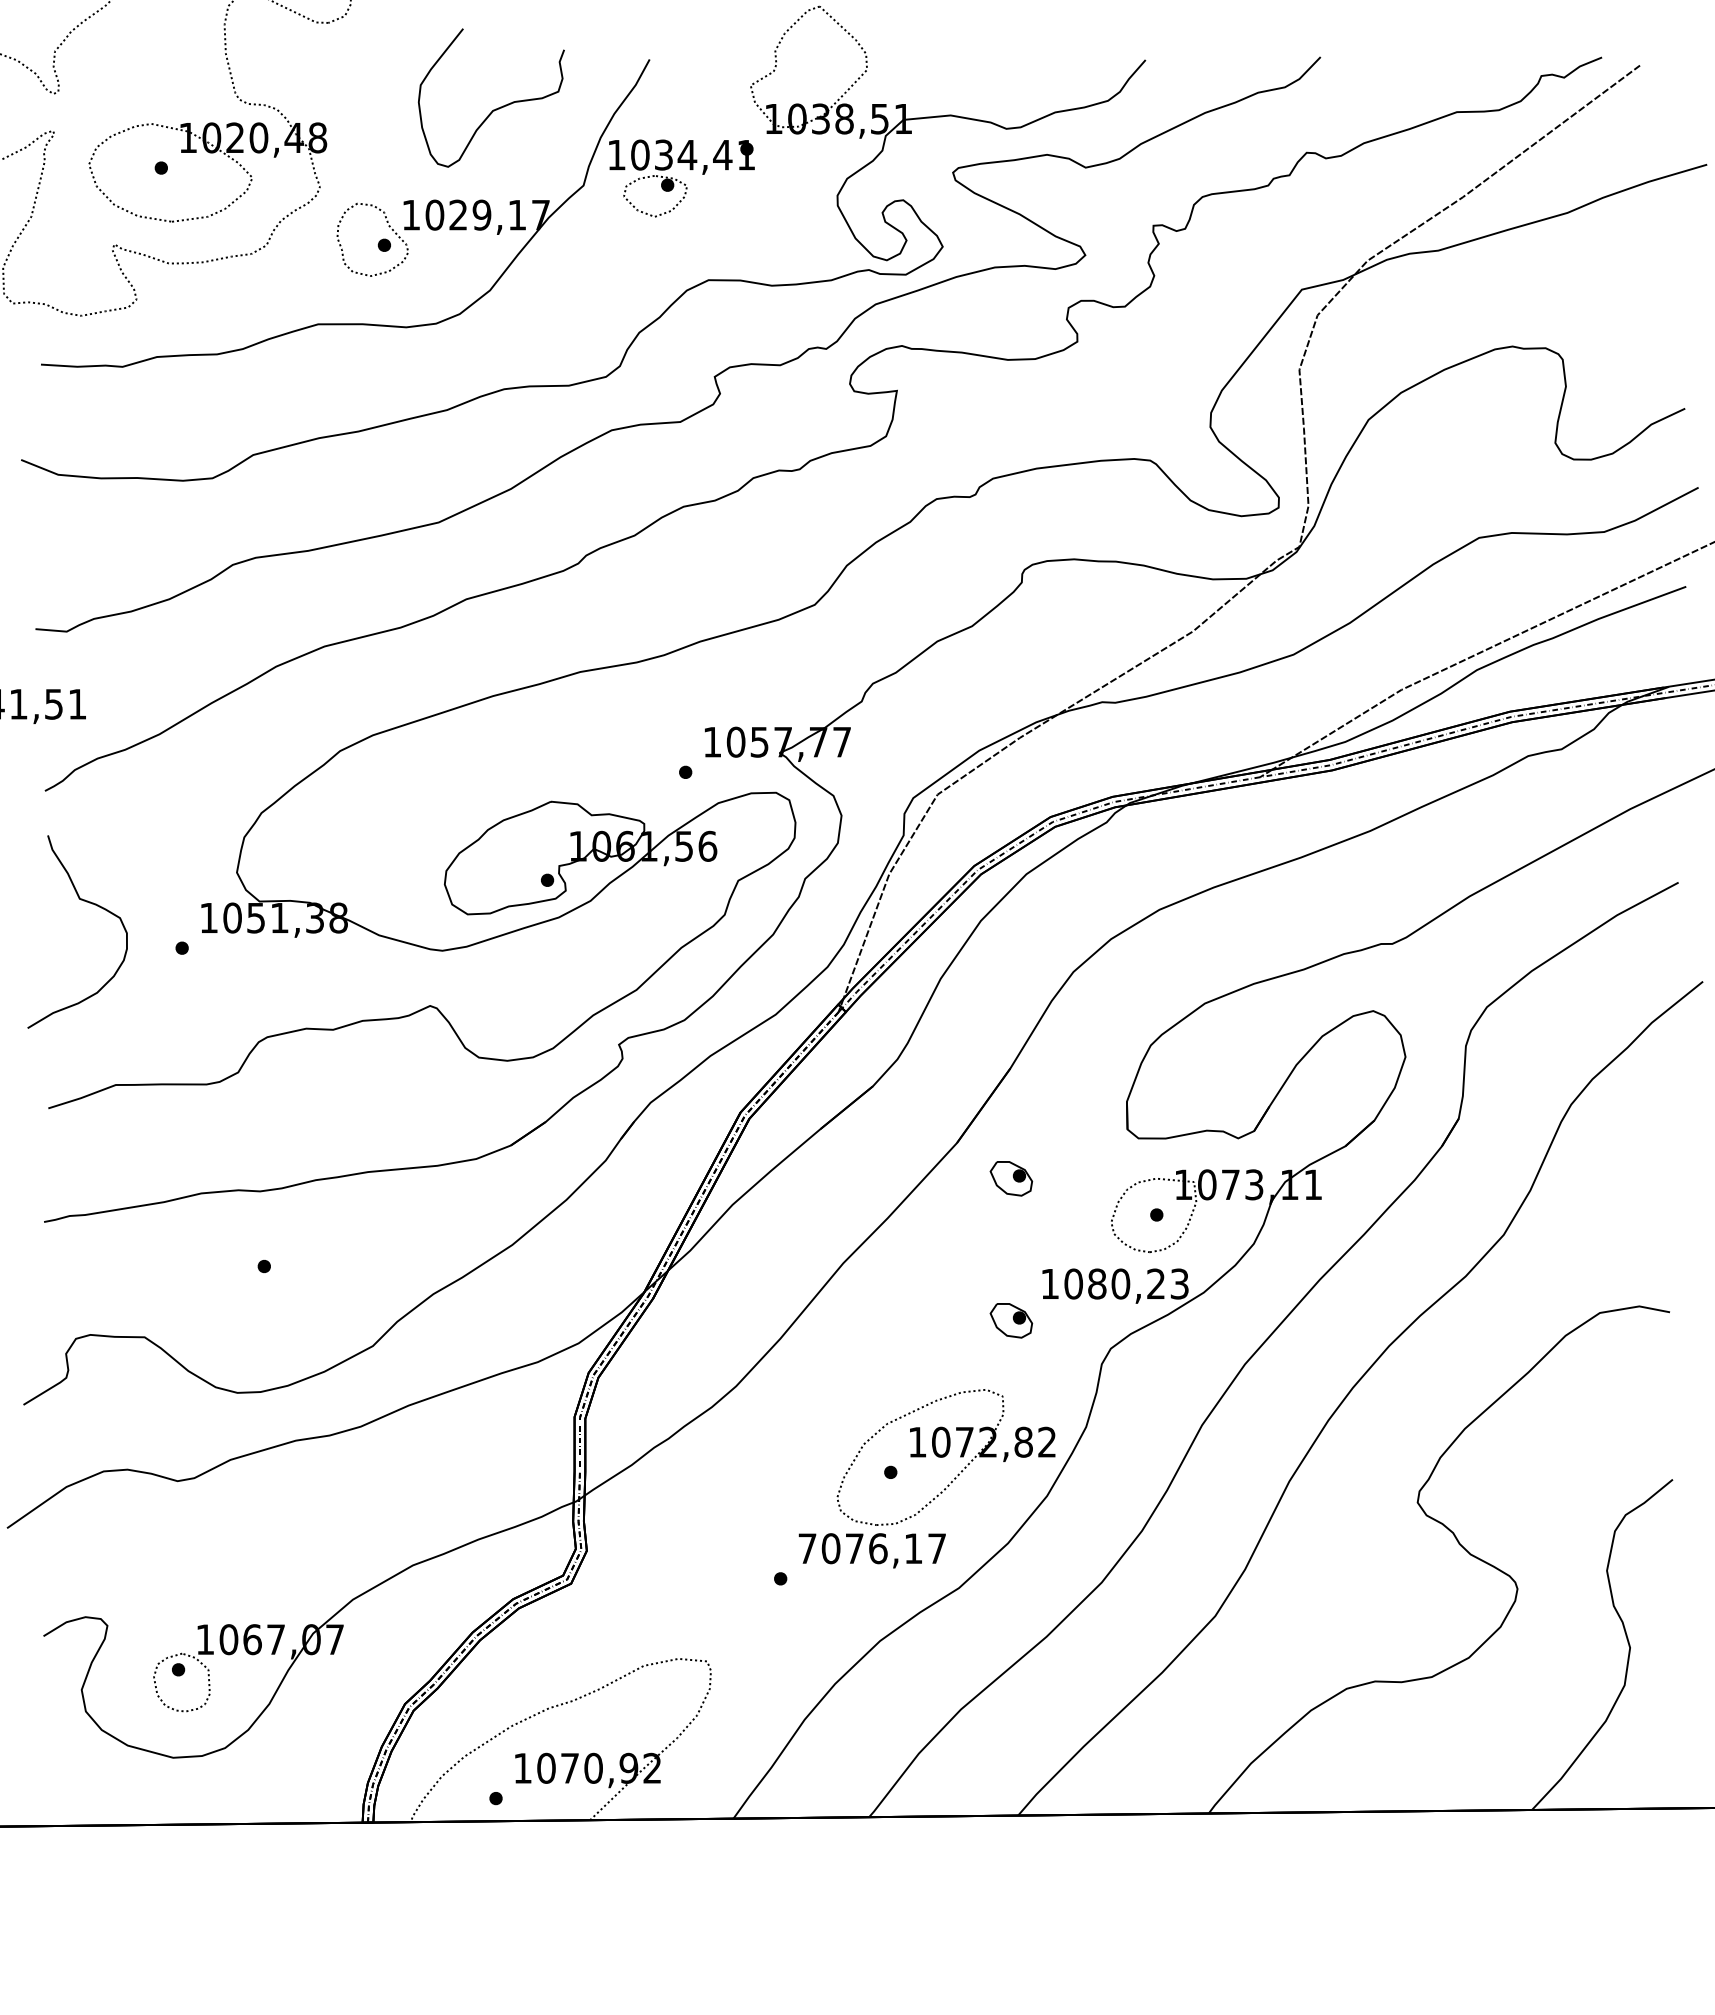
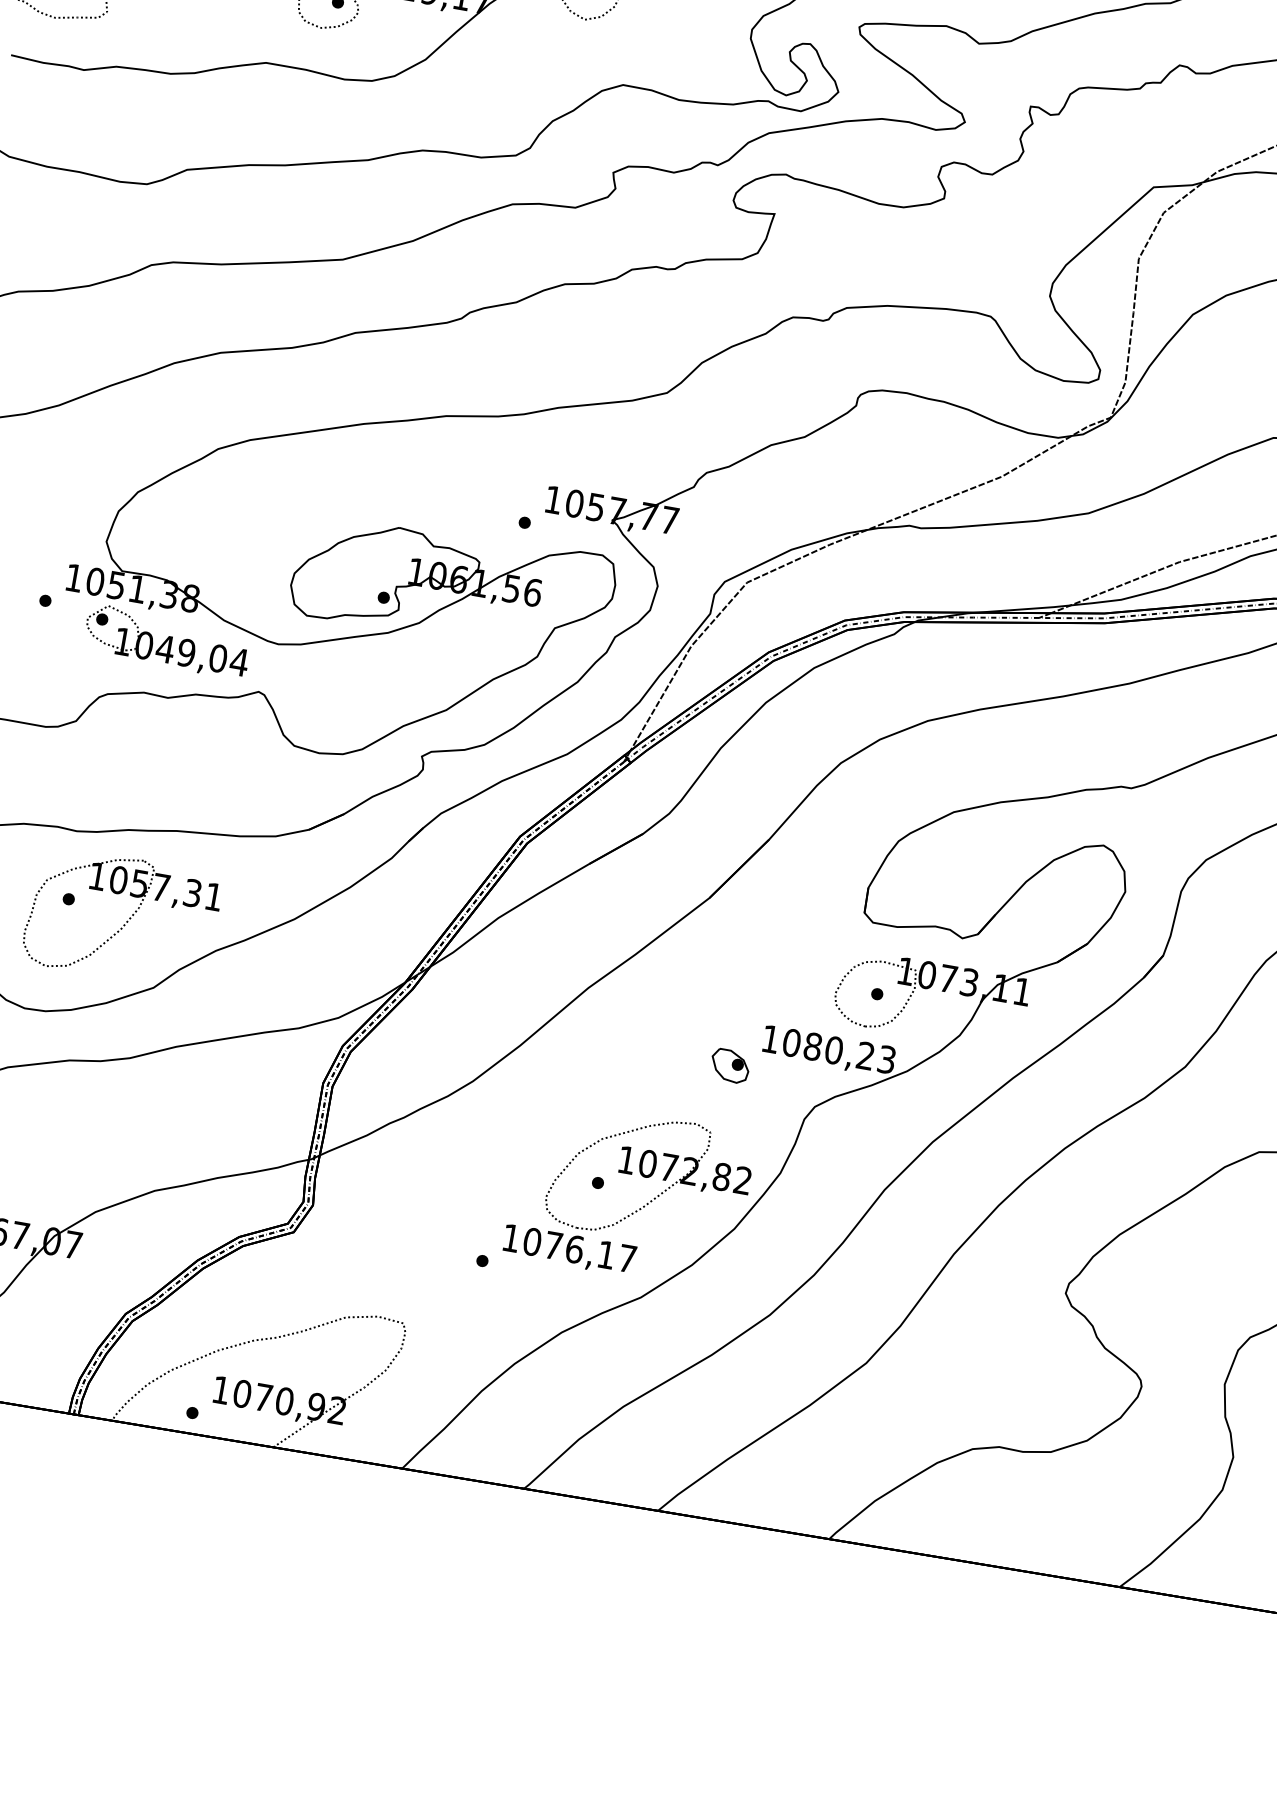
part: (321, 969) -> (167, 641), added
part: (1011, 1178) -> (752, 938), removed
part: (331, 1278) -> (127, 920), added
text: (807, 1548) -> (511, 1238), 7076,17 -> 1076,17

